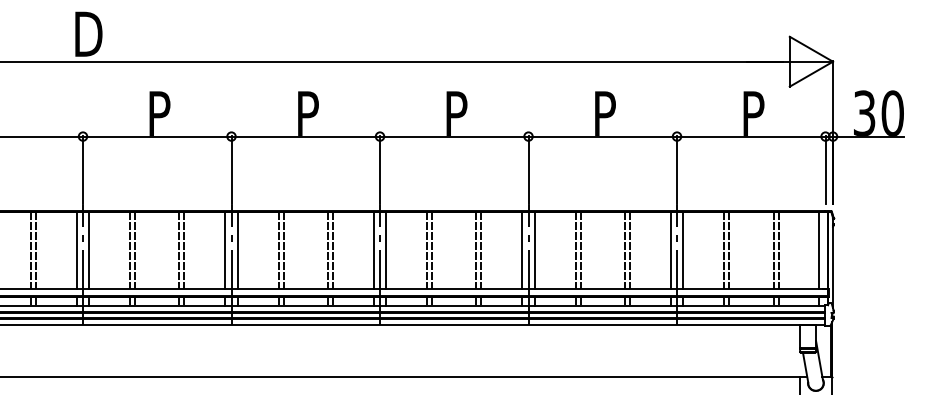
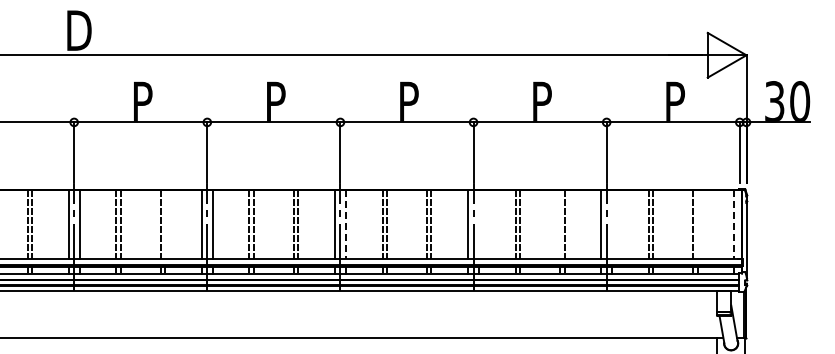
line: (184, 250) -> (165, 224), removed
line: (386, 250) -> (346, 224), solid -> dashed
line: (535, 250) -> (479, 224), removed
line: (625, 250) -> (560, 224), removed
line: (683, 250) -> (612, 224), removed
line: (778, 250) -> (697, 224), removed
line: (819, 250) -> (734, 224), solid -> dashed

